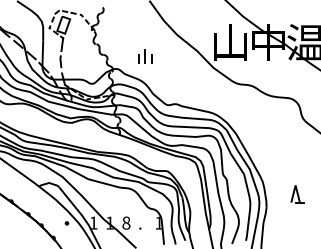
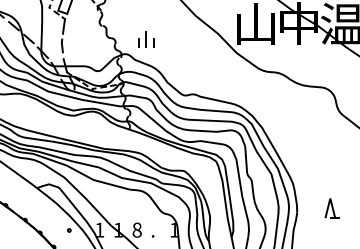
part: (145, 56) -> (146, 39), moved
part: (297, 194) -> (332, 208), moved

